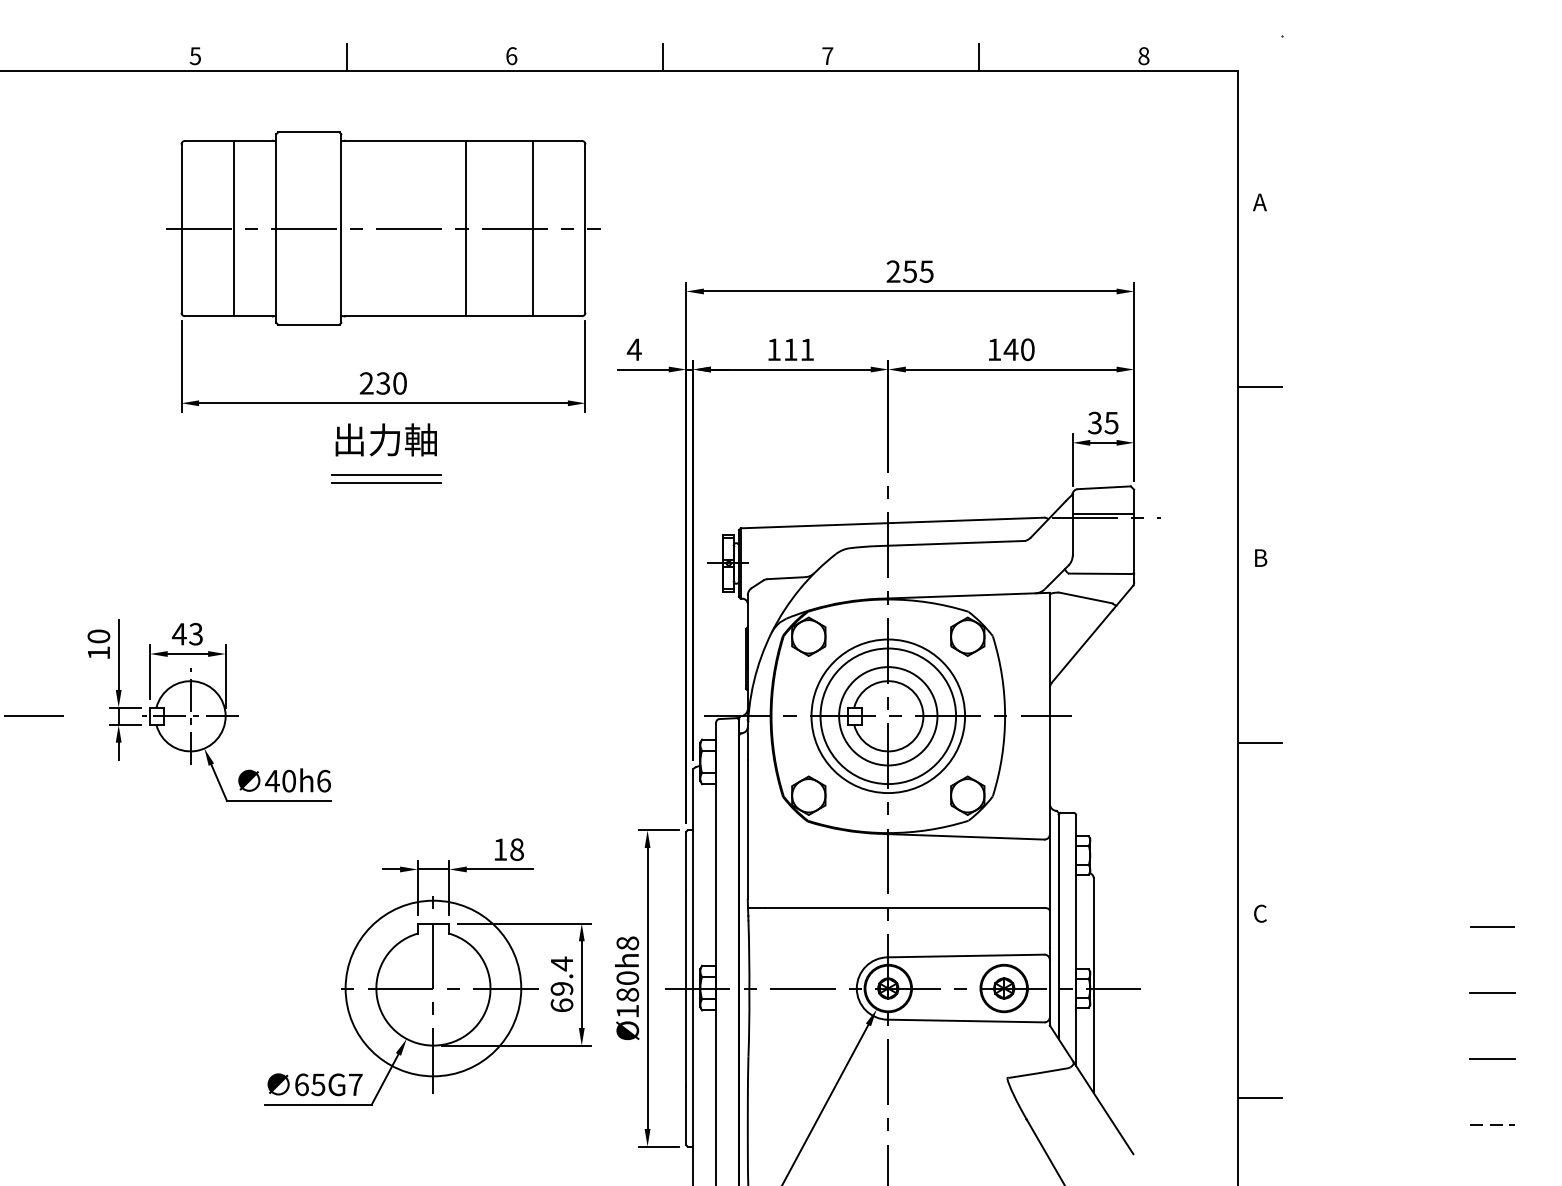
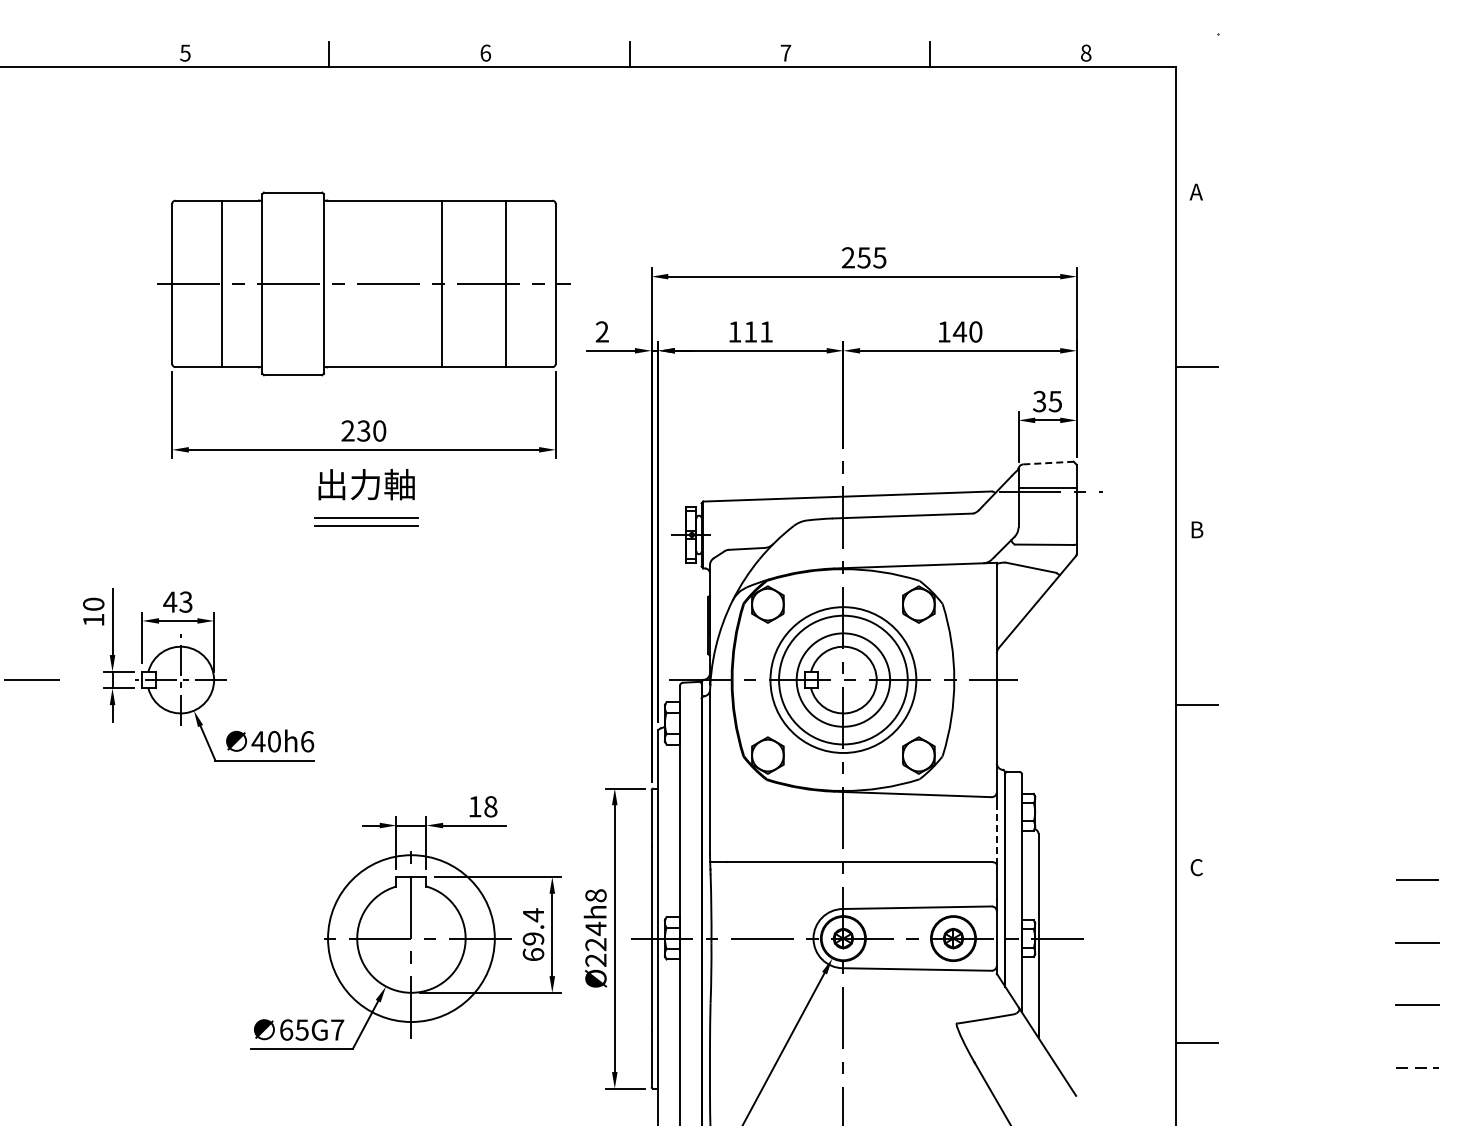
part: (382, 307) -> (363, 358), moved
text: (634, 349) -> (602, 331), 4 -> 2
line: (1104, 488) -> (1048, 463), solid -> dashed
line: (1049, 879) -> (996, 835), solid -> dashed
text: (627, 993) -> (595, 943), Ø180h8 -> Ø224h8

